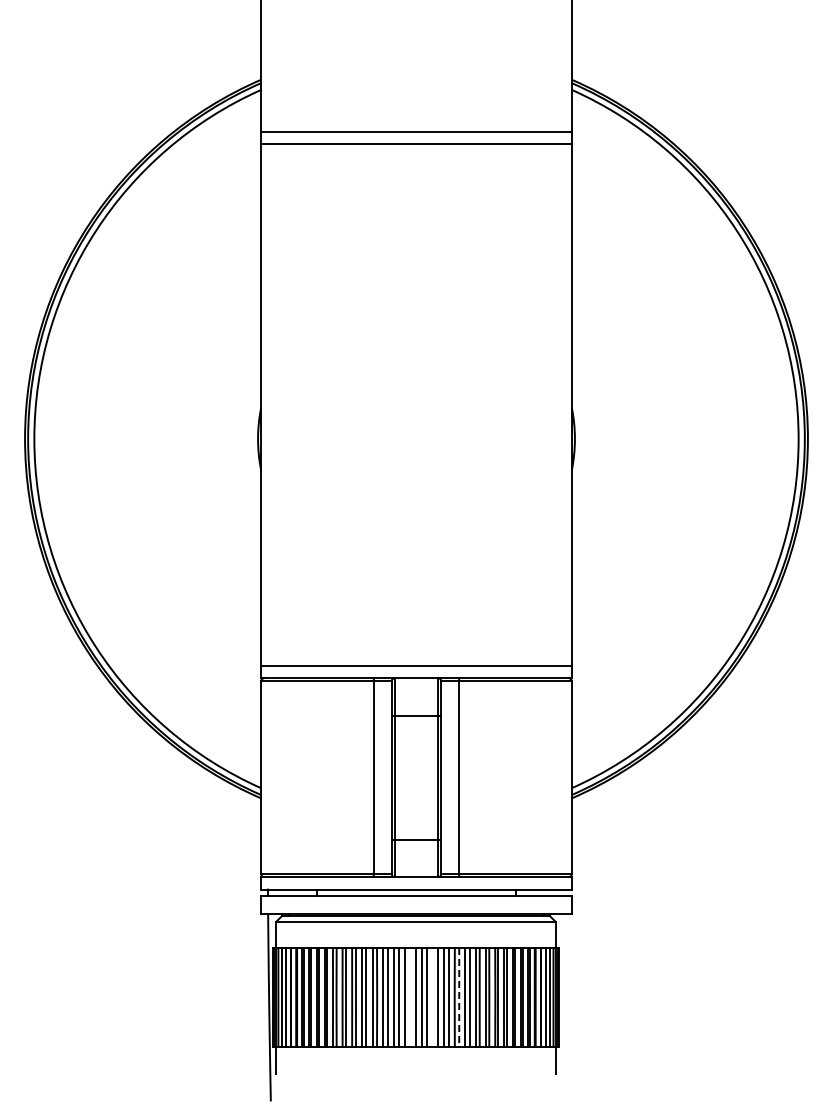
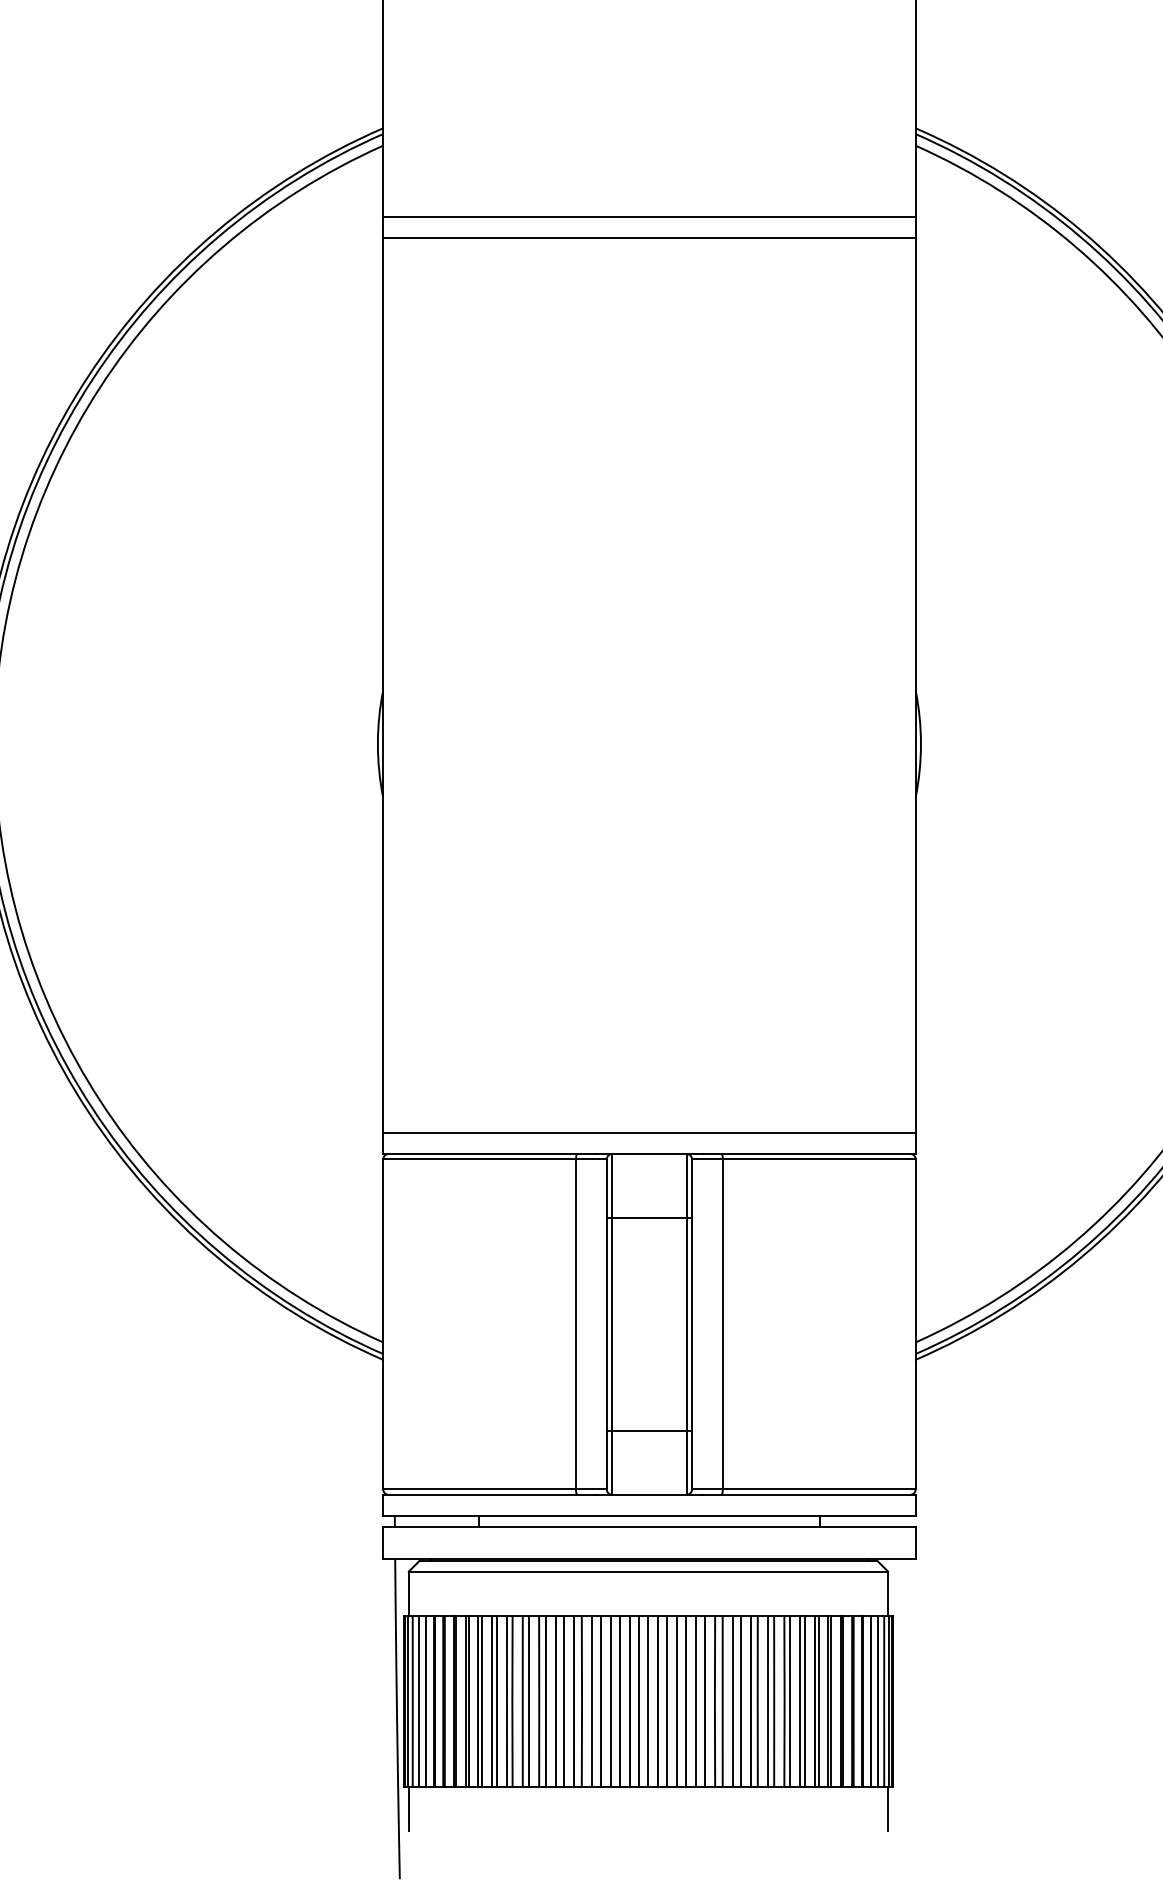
line: (410, 997) -> (639, 1701), added
line: (432, 997) -> (676, 1701), added
line: (459, 997) -> (723, 1701), dashed -> solid

